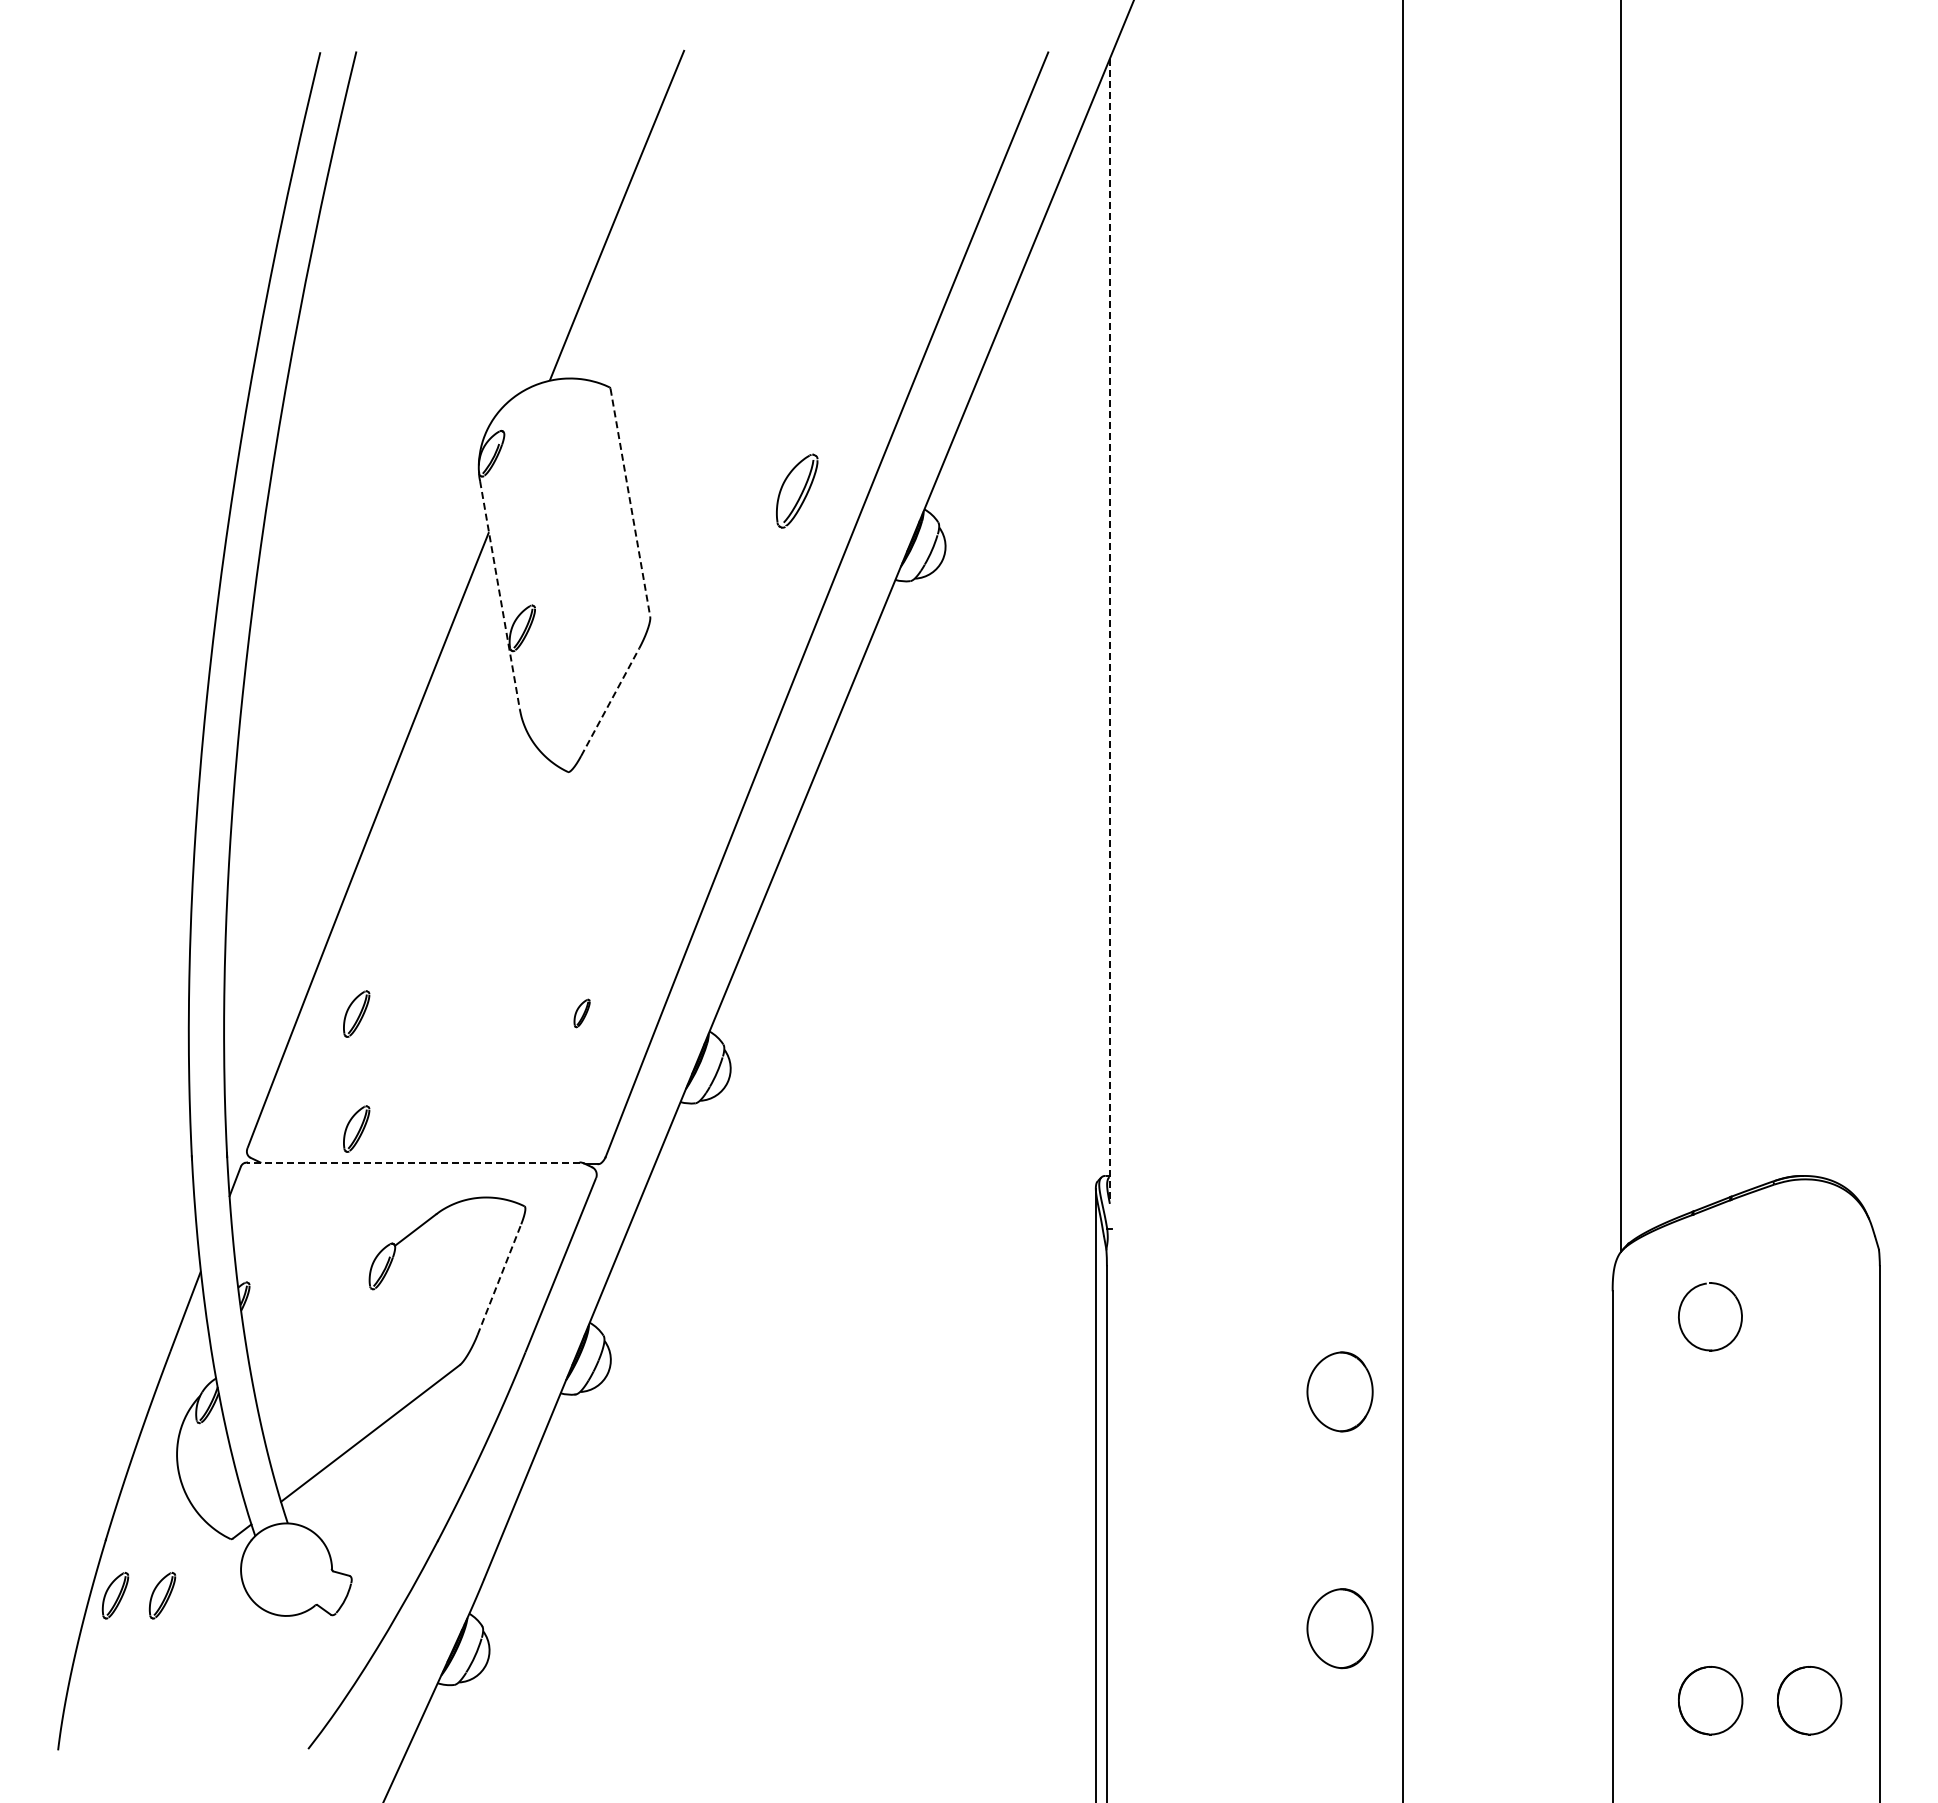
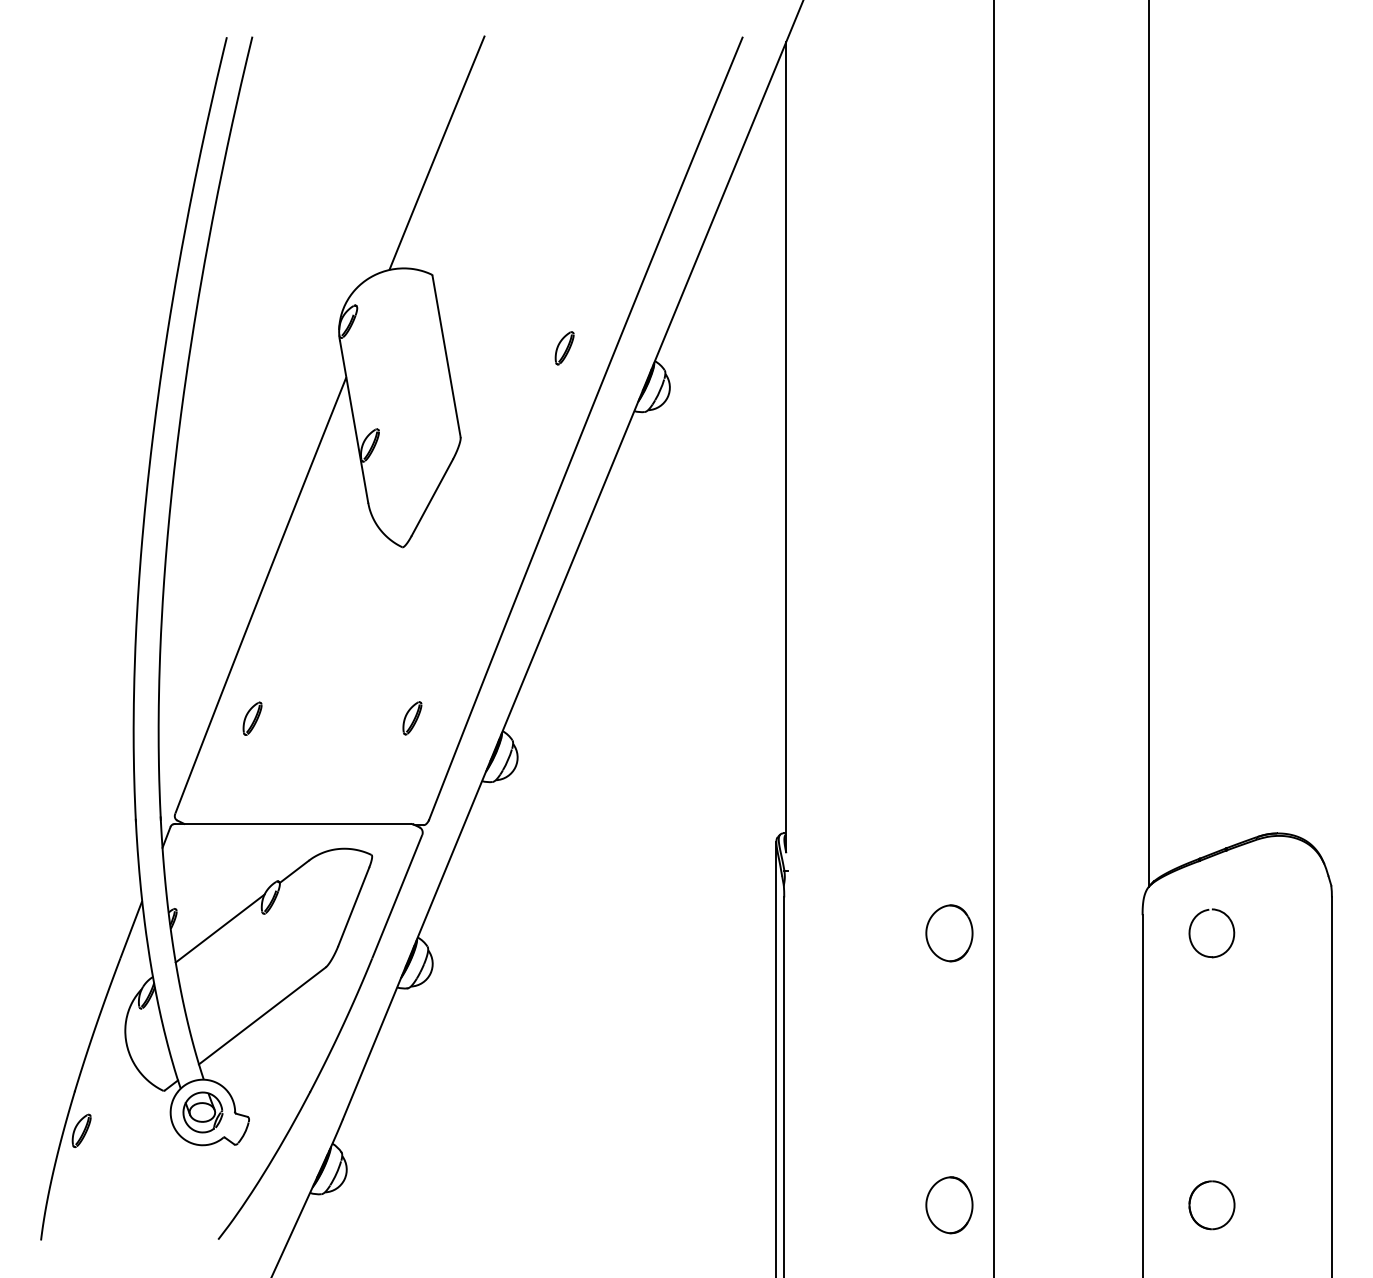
part: (796, 491) -> (564, 348), size x0.62
line: (630, 502) -> (446, 356), dashed -> solid
line: (499, 595) -> (353, 422), dashed -> solid
line: (1109, 631) -> (786, 447), dashed -> solid
line: (610, 701) -> (432, 497), dashed -> solid
part: (581, 1013) -> (411, 718), size x1.67
part: (356, 1128) -> (252, 799), removed
line: (413, 1162) -> (292, 823), dashed -> solid
line: (499, 1279) -> (353, 906), dashed -> solid
line: (310, 1310) -> (219, 928), added
part: (1339, 1391) -> (949, 933), moved
part: (286, 1569) -> (202, 1112), added
part: (162, 1595) -> (115, 1130), removed
part: (1339, 1628) -> (949, 1205), moved
part: (1809, 1700) -> (1282, 1205), removed

